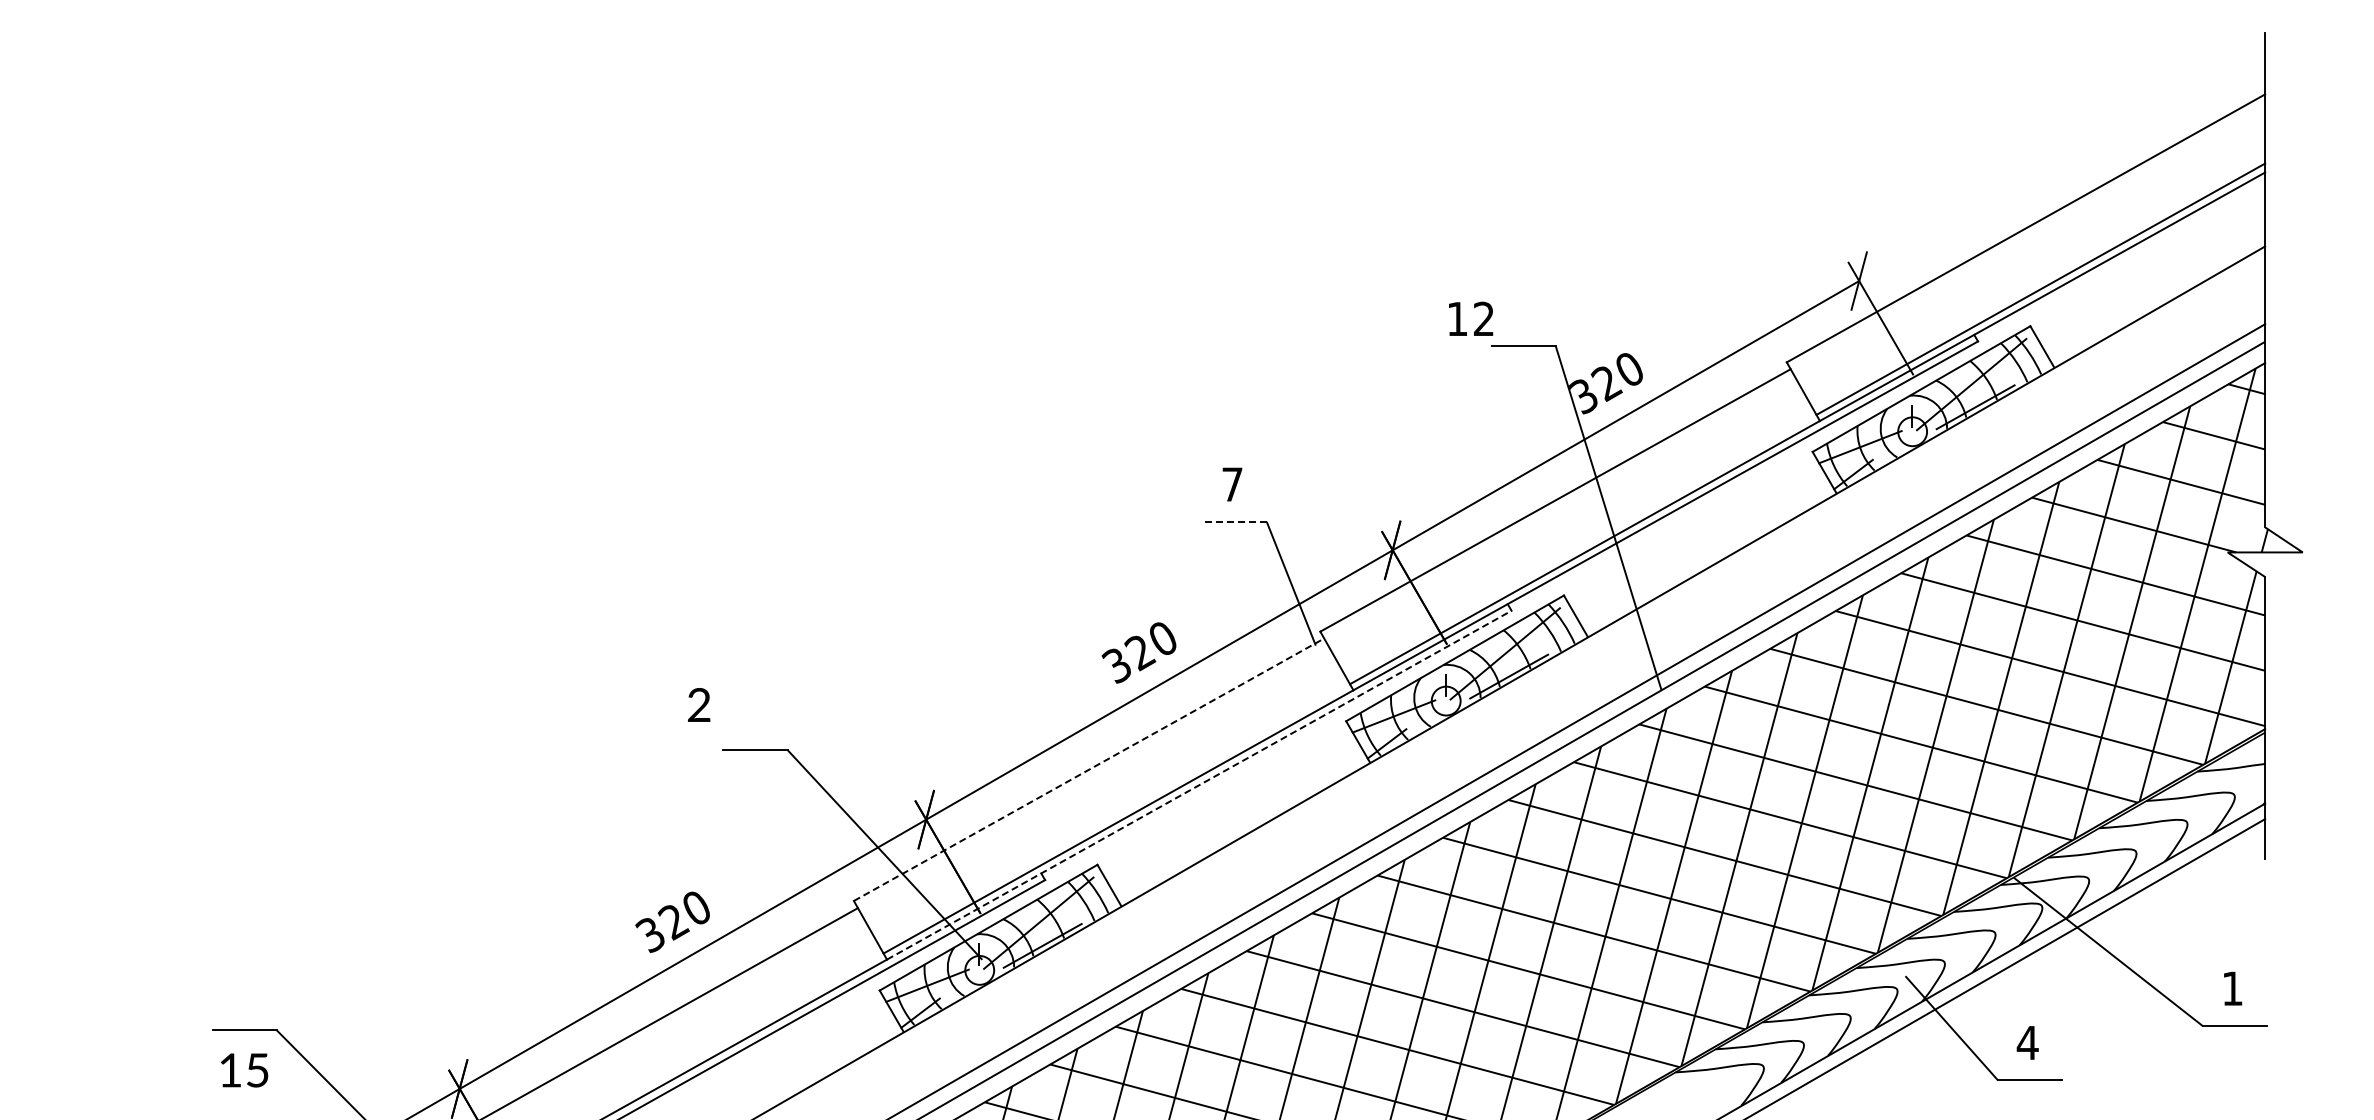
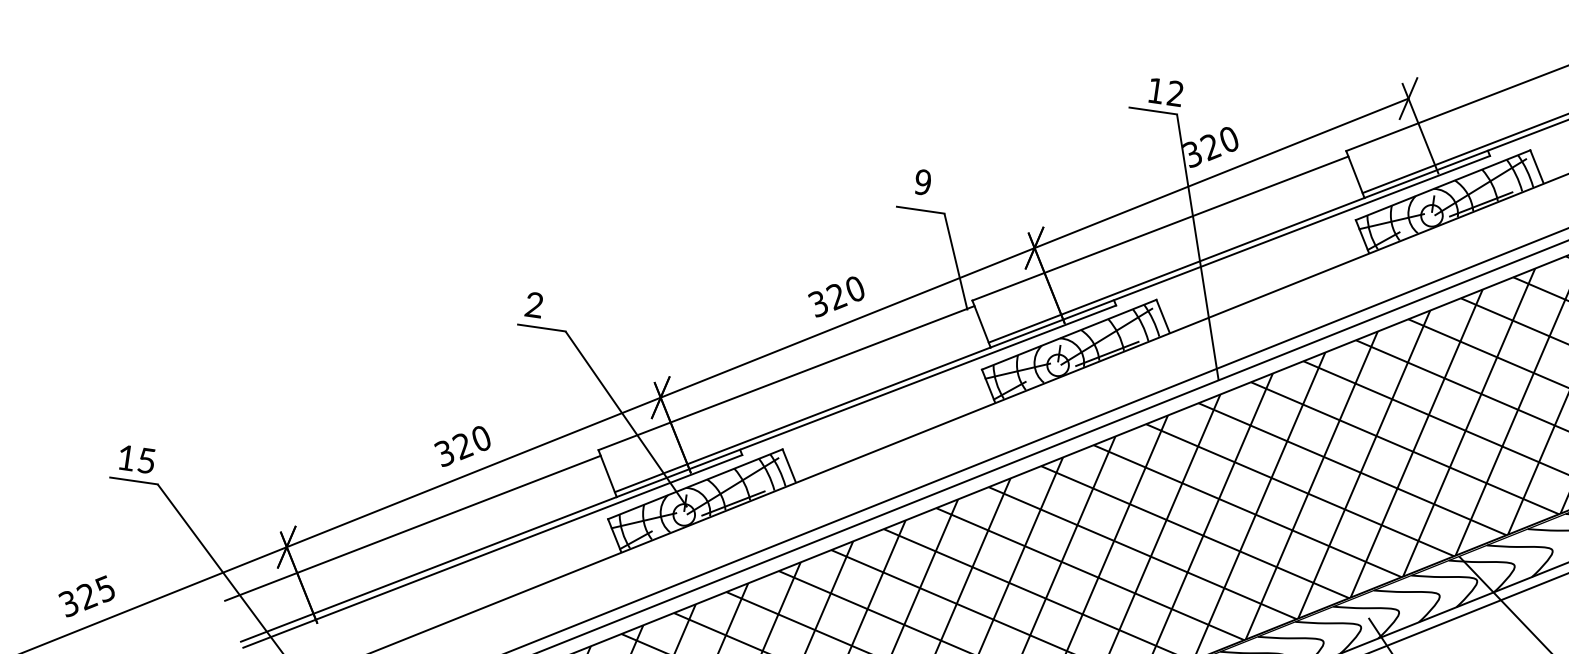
text: (1471, 318) -> (1166, 92), moved
text: (1232, 484) -> (923, 182), 7 -> 9
line: (1234, 521) -> (920, 209), dashed -> solid
text: (699, 704) -> (534, 304), moved
line: (1089, 769) -> (786, 377), dashed -> solid
line: (1199, 785) -> (866, 401), dashed -> solid
text: (244, 1070) -> (136, 459), moved

